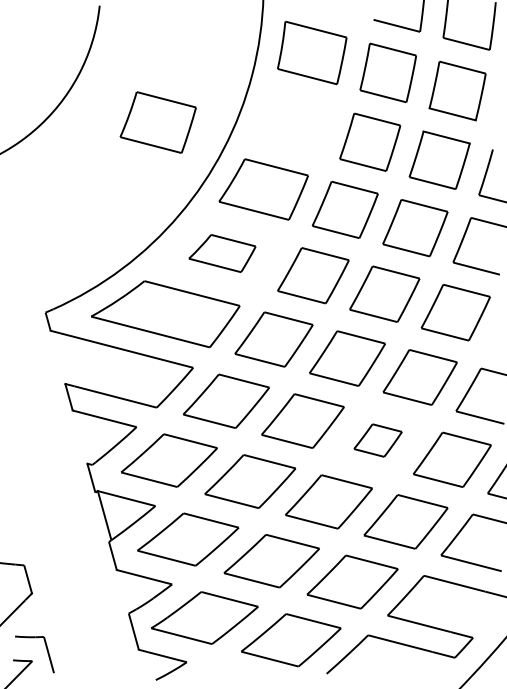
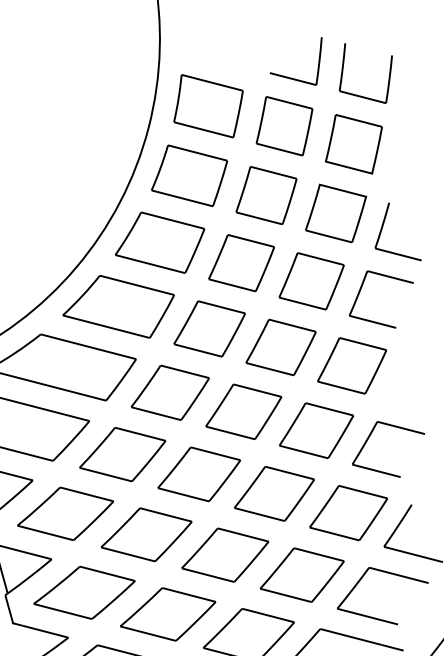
part: (157, 122) -> (188, 175), moved
part: (222, 253) -> (118, 306), size x1.67
part: (377, 440) -> (273, 493), size x1.67

